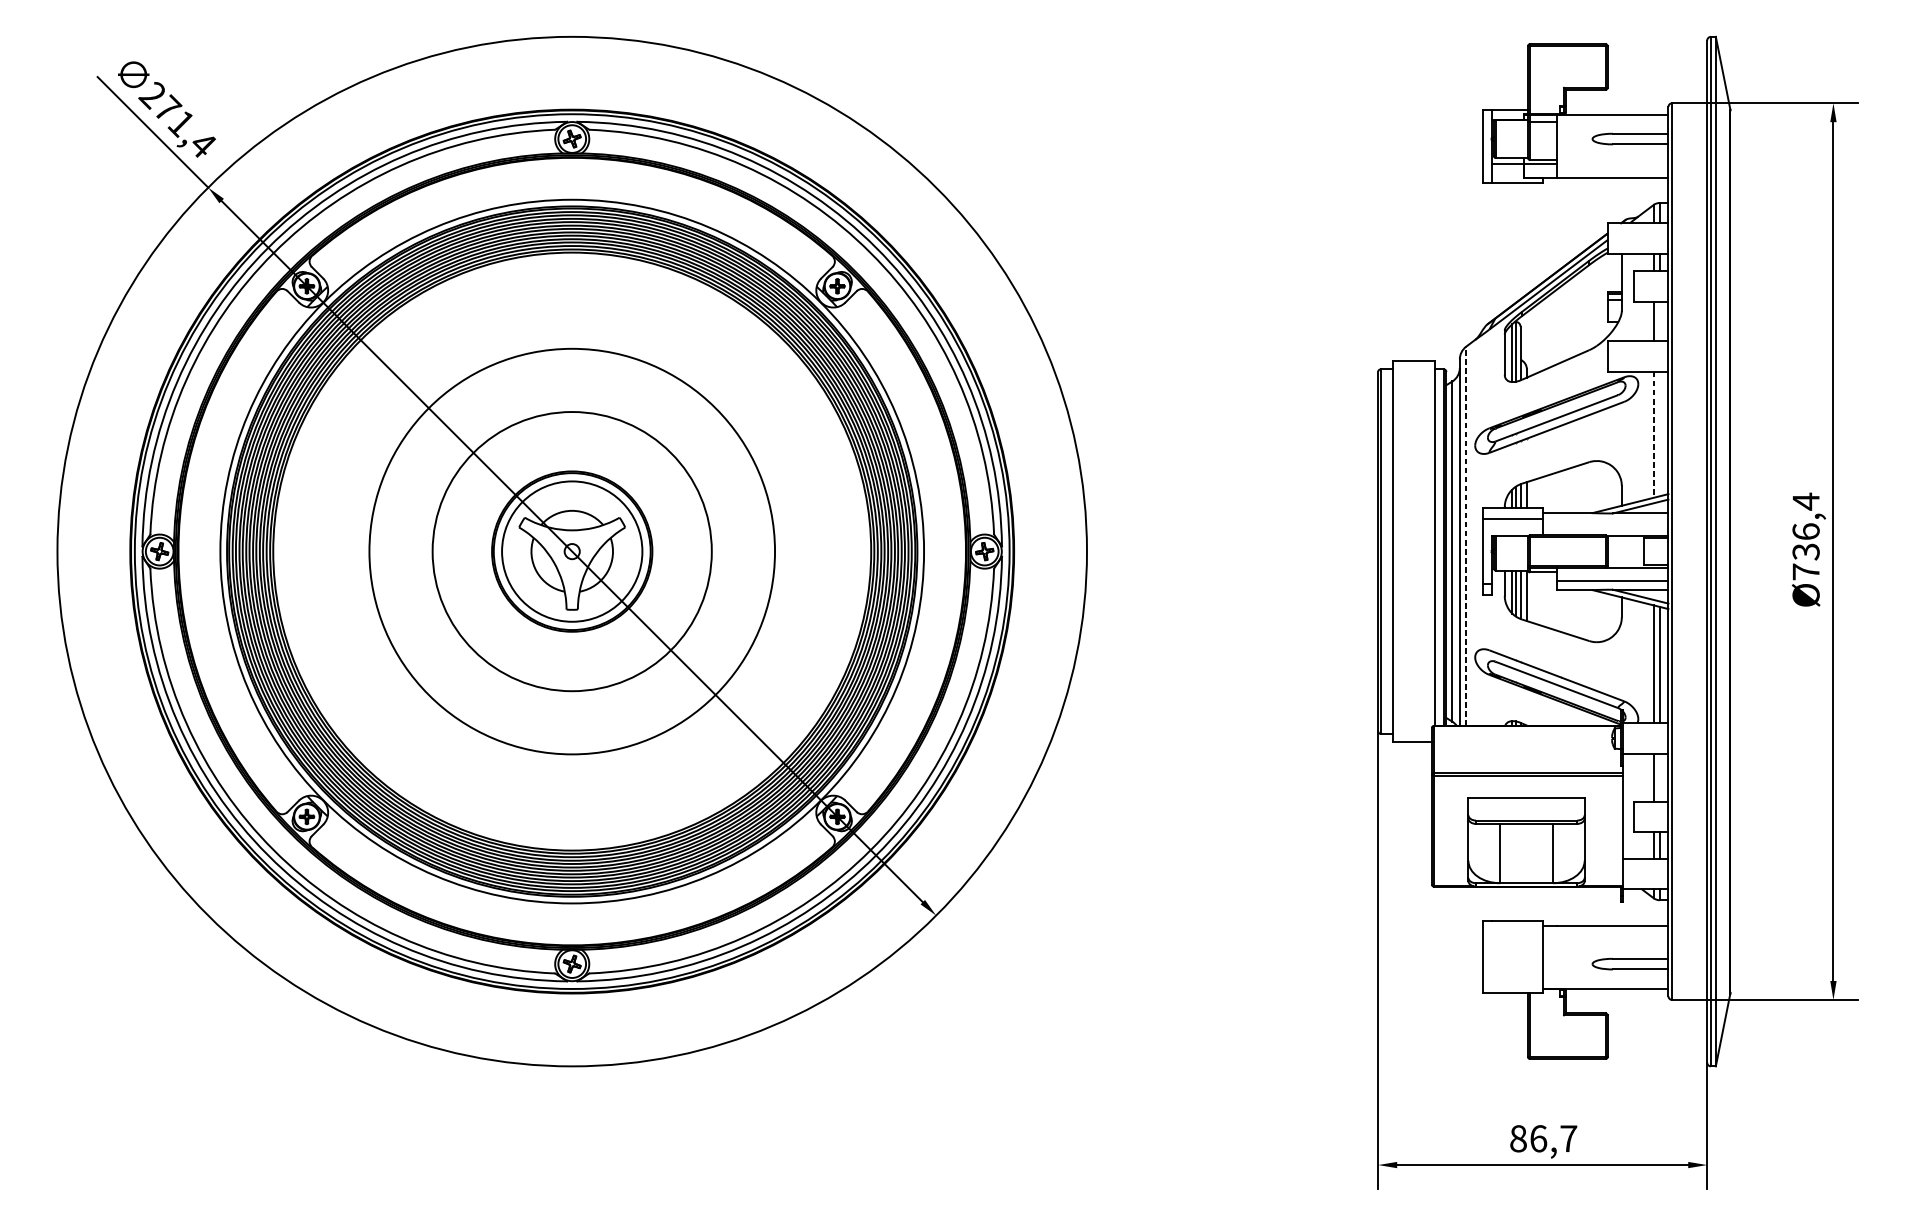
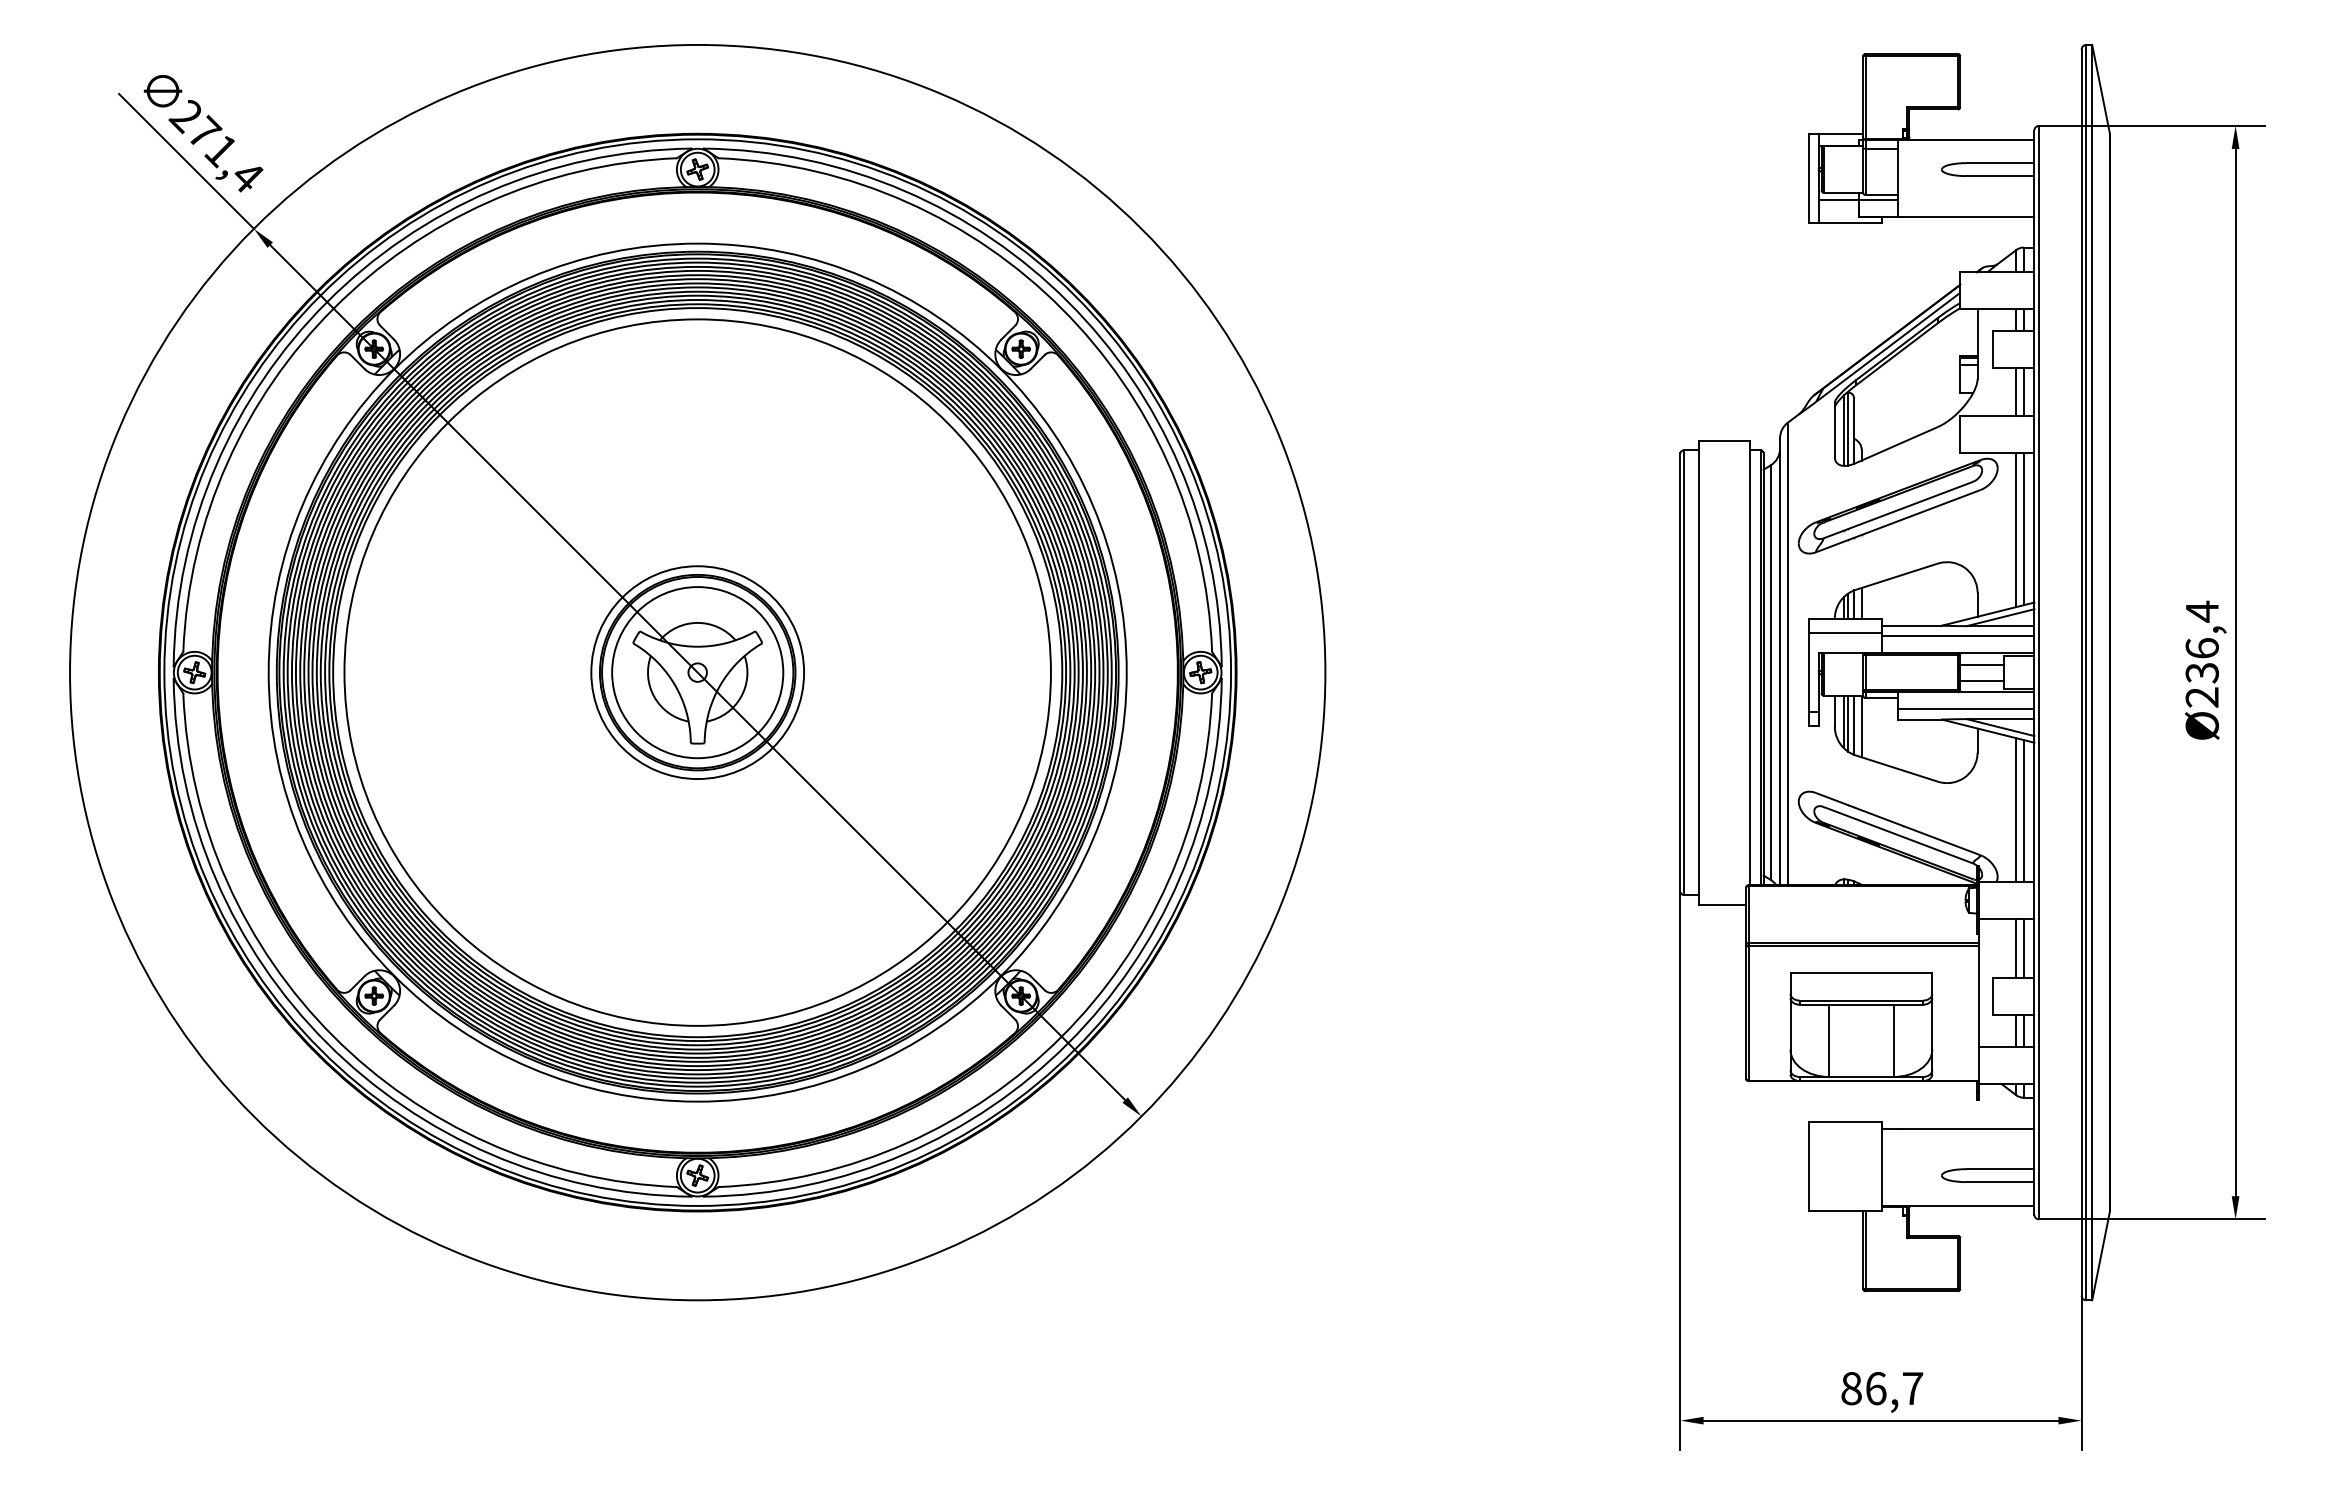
line: (1659, 321) -> (2023, 391), added
line: (1659, 434) -> (2023, 529), added
line: (1653, 435) -> (2016, 530), dashed -> solid
line: (1605, 521) -> (1957, 636), added
line: (1465, 535) -> (1787, 653), dashed -> solid
line: (1625, 544) -> (1982, 664), added
circle: (572, 551) -> (697, 672), size x0.62
circle: (572, 551) -> (697, 672), size x1.43
line: (1625, 558) -> (1982, 680), added
text: (1805, 571) -> (2201, 697), Ø736,4 -> Ø236,4
line: (1659, 777) -> (2023, 948), added

